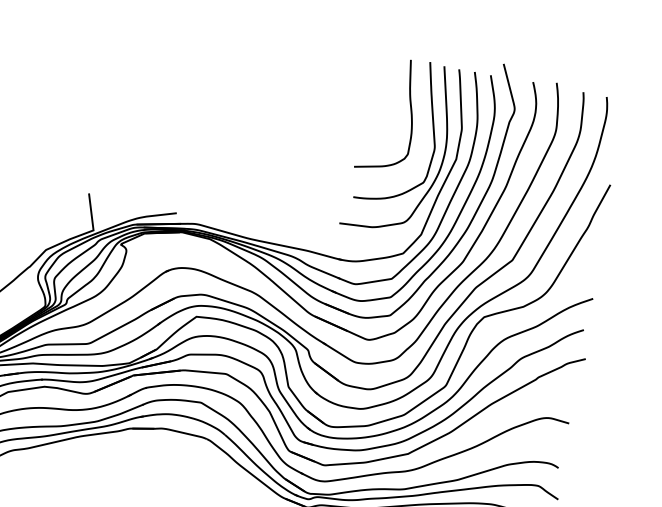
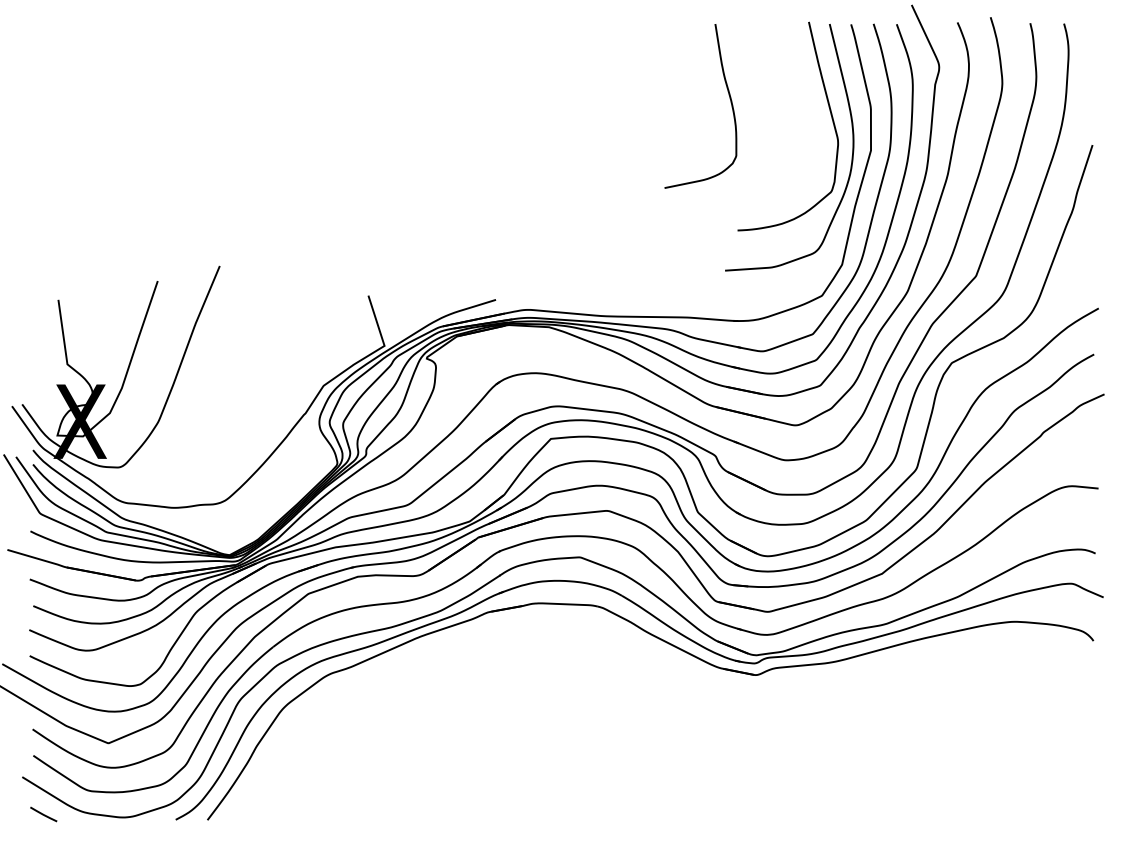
curve: (410, 111) -> (728, 95), moved

